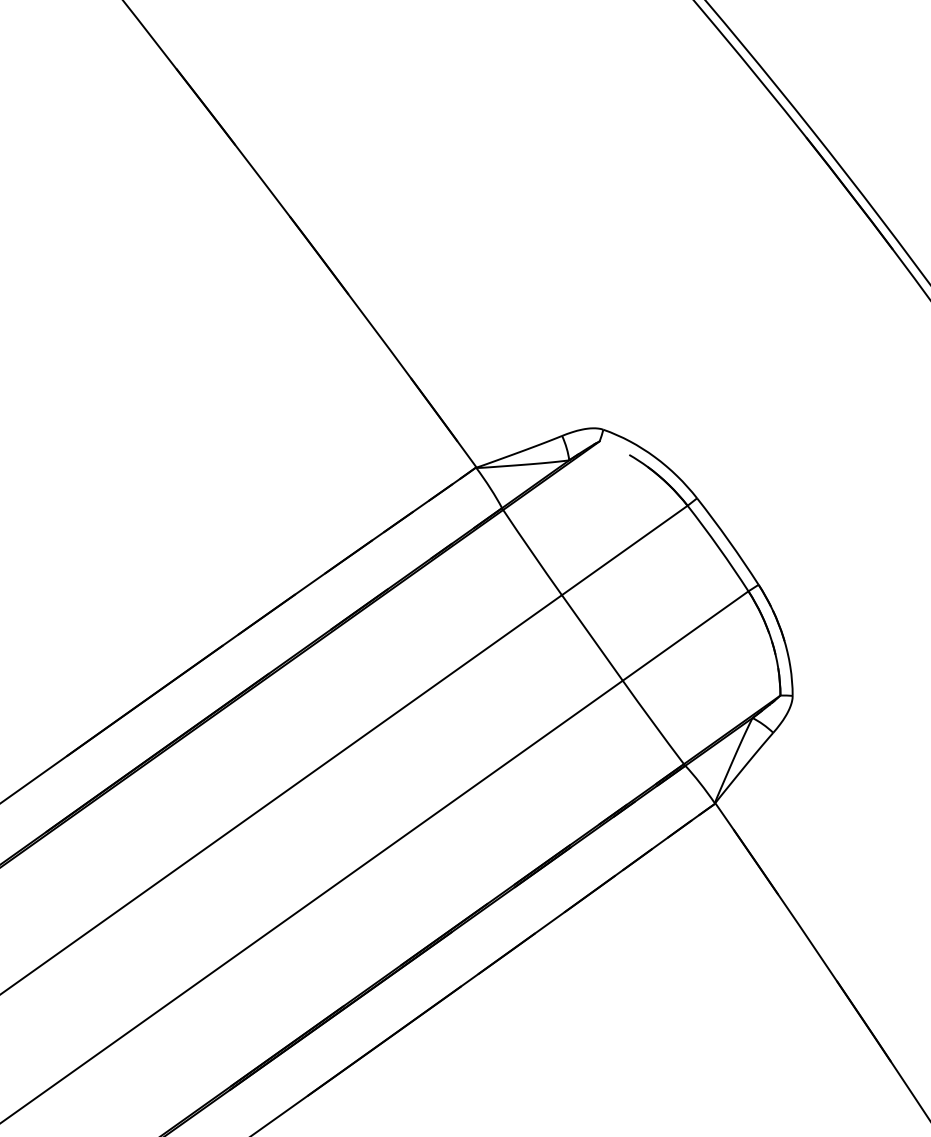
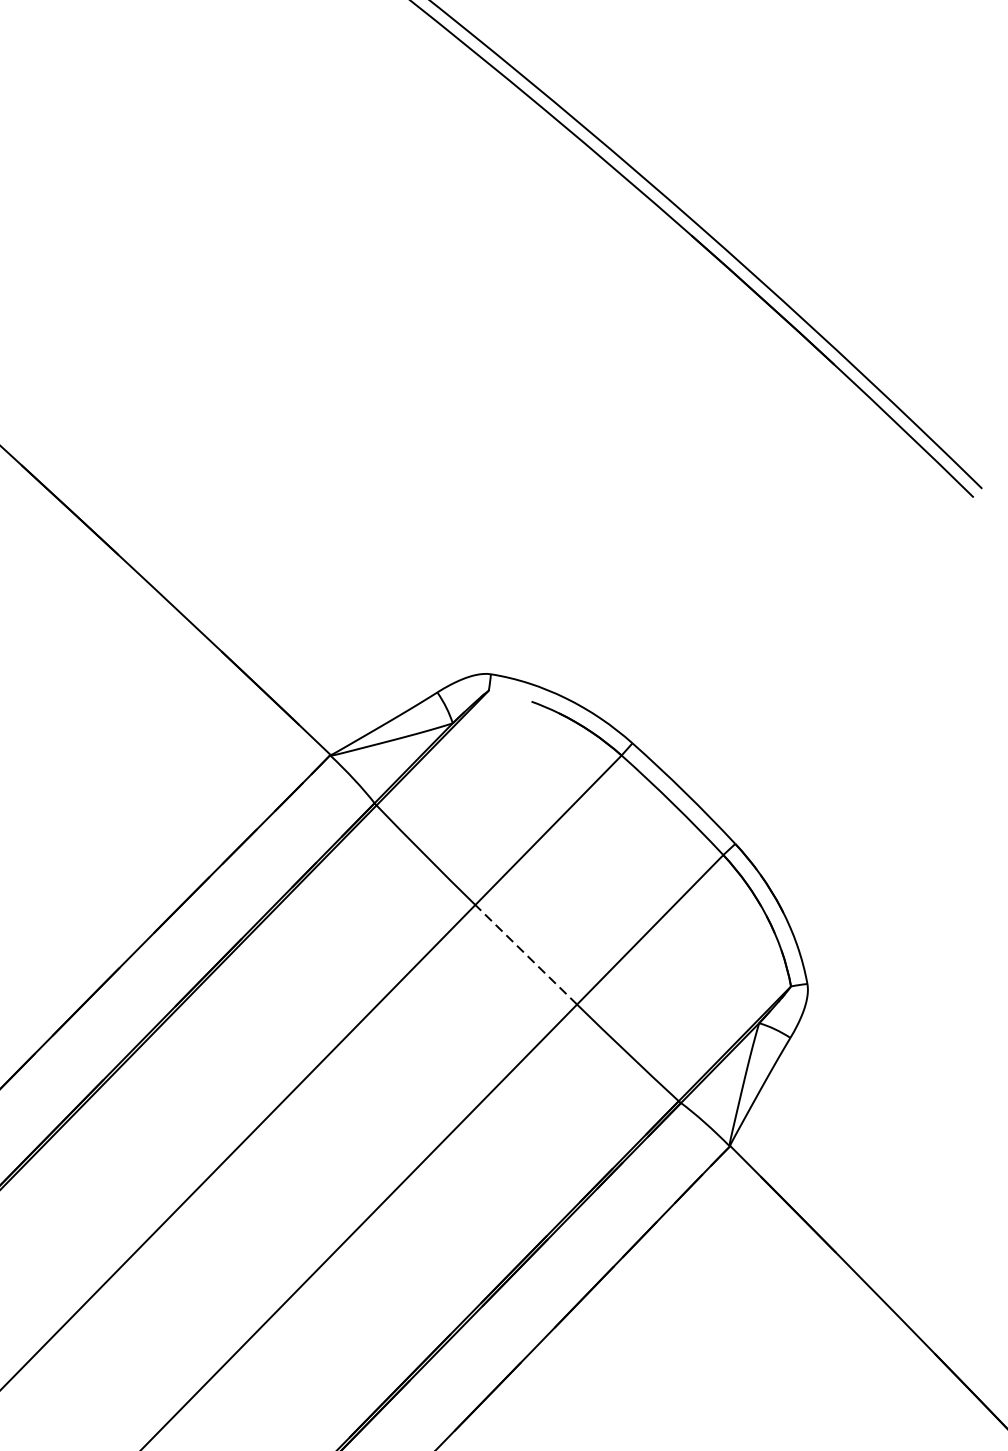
line: (592, 637) -> (526, 954), solid -> dashed

